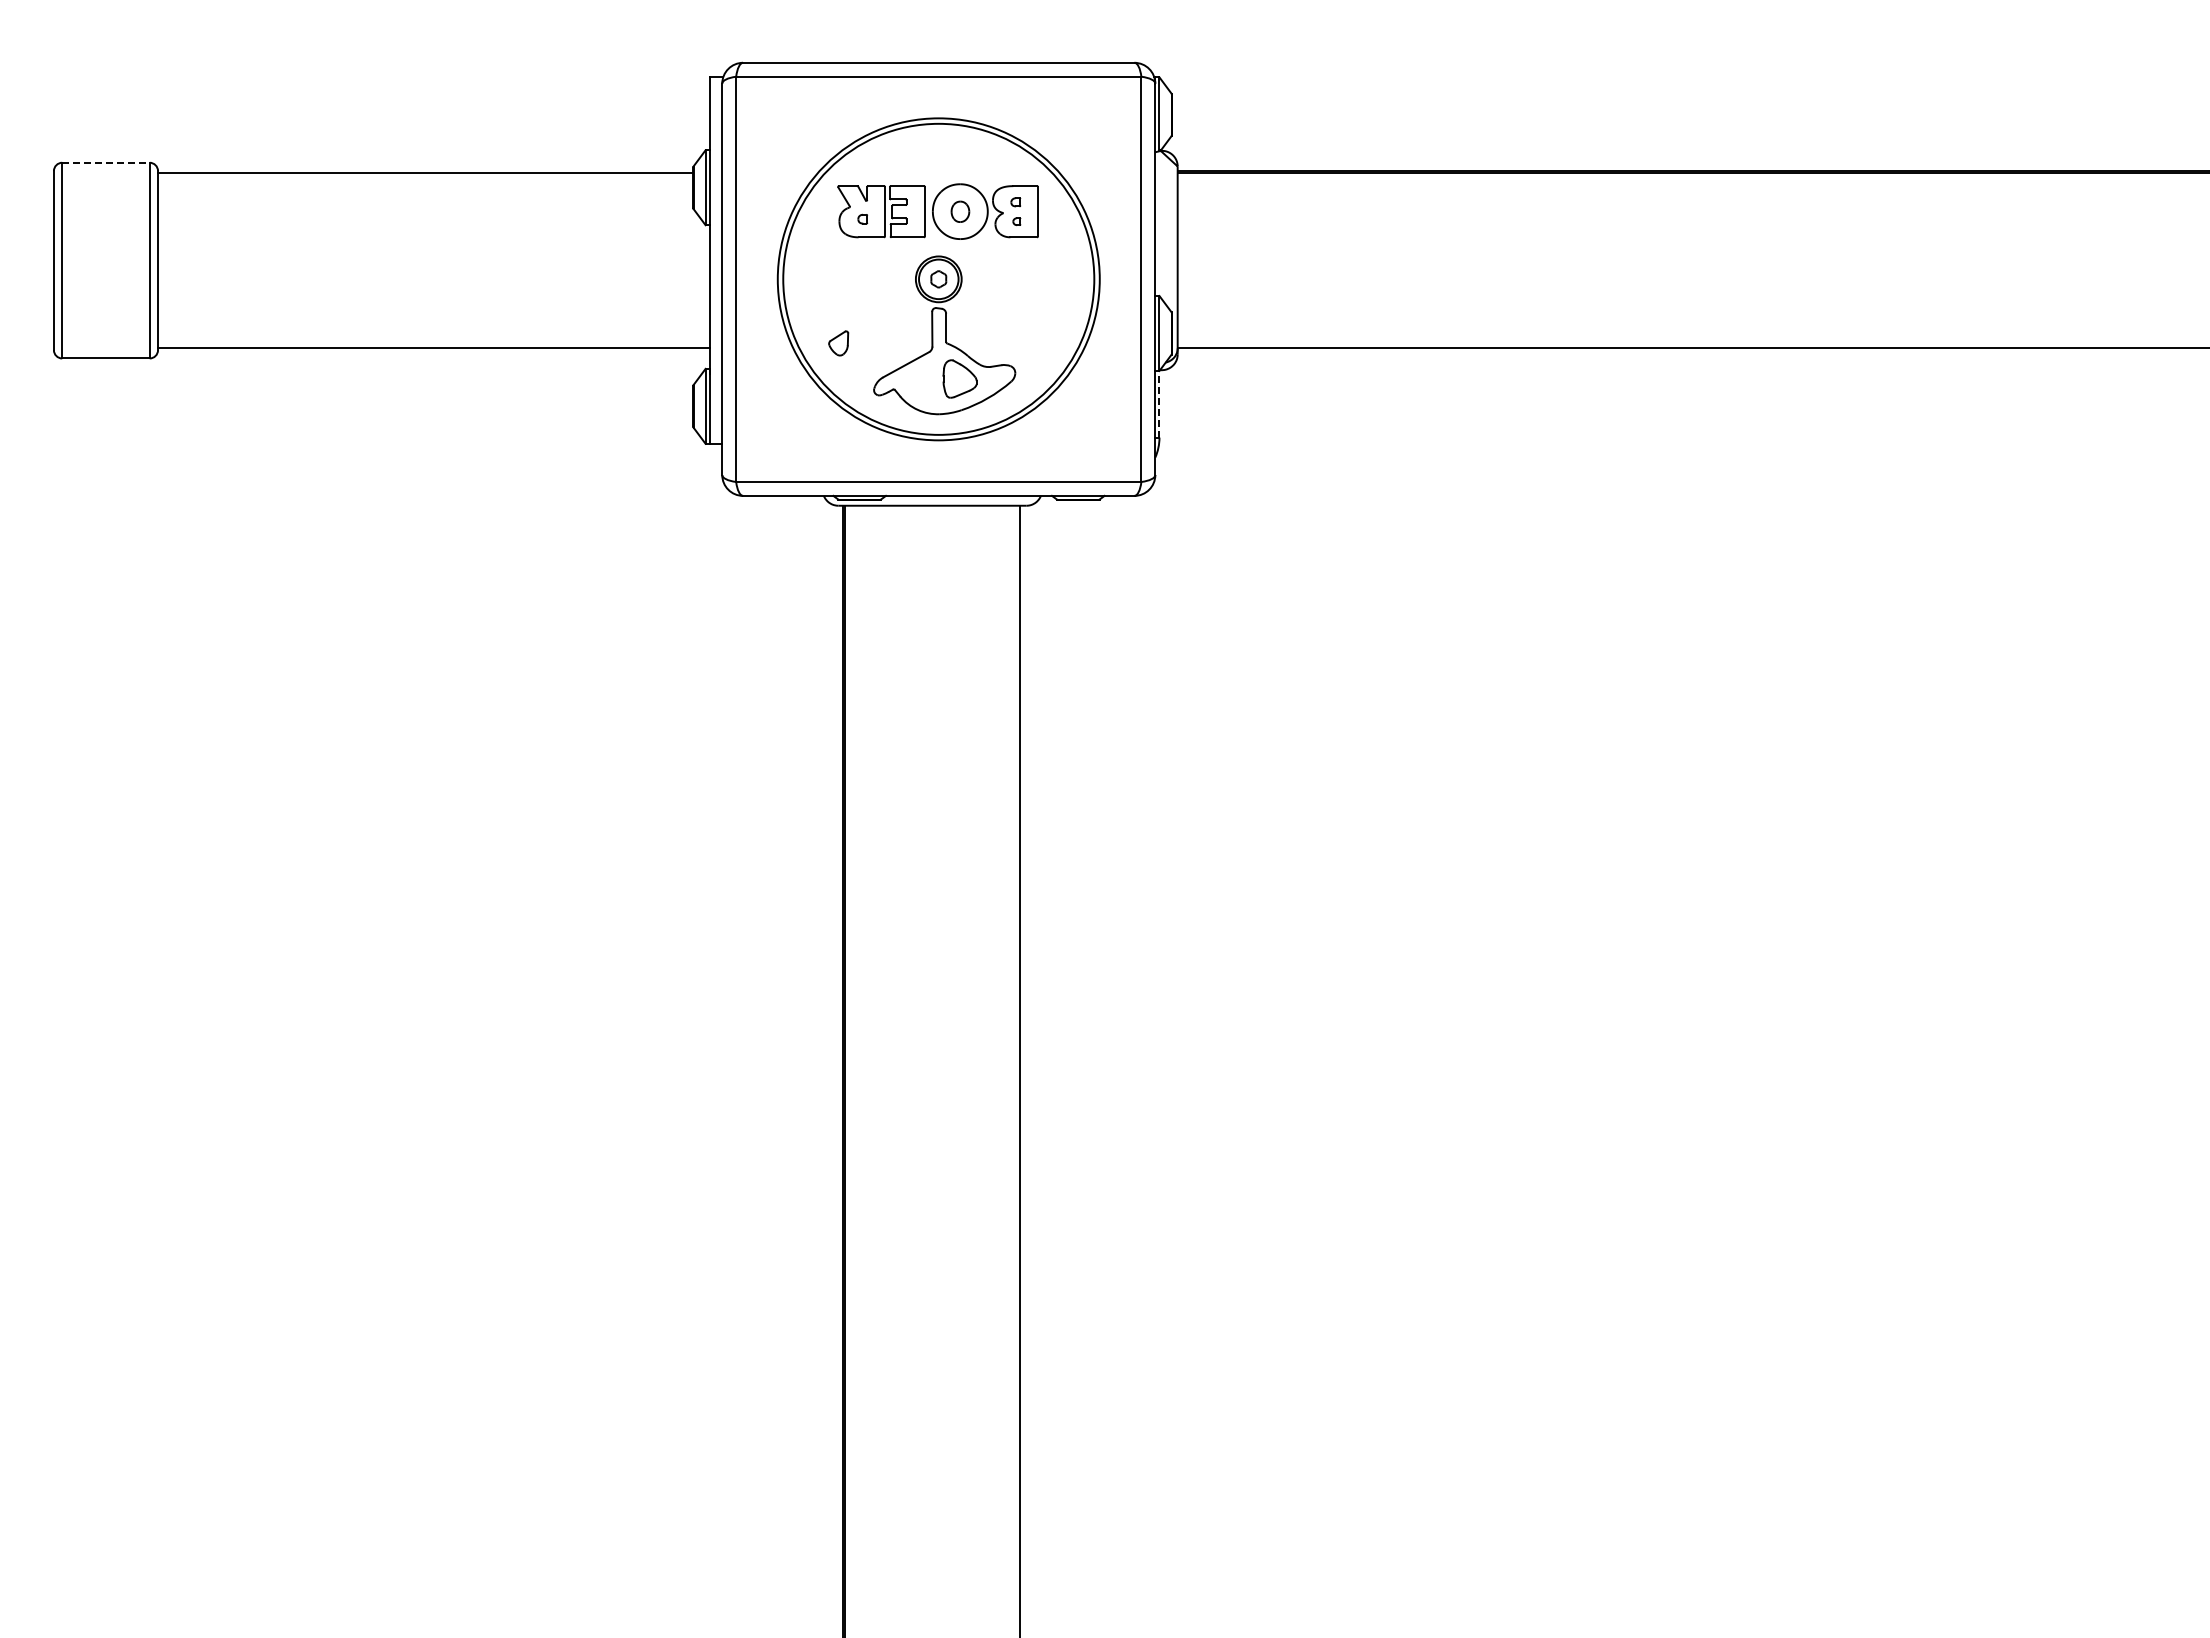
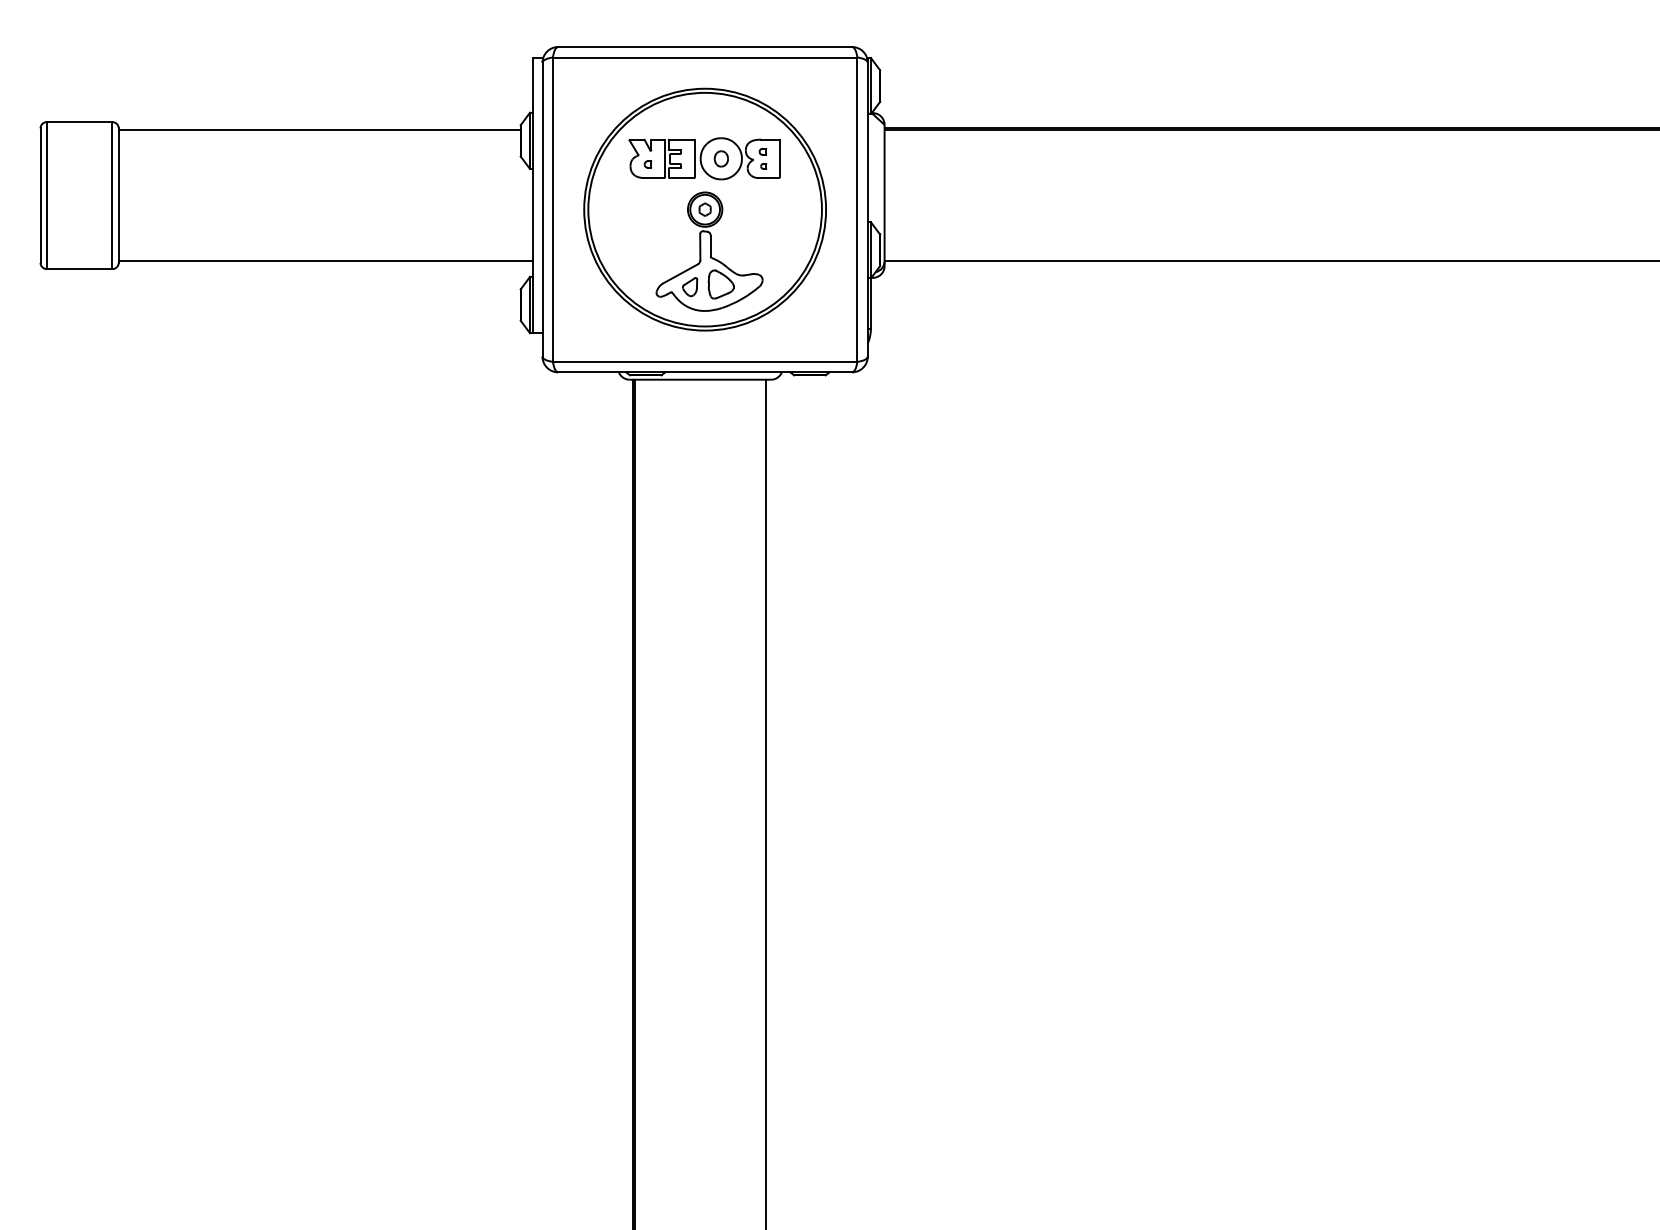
line: (105, 162) -> (79, 121), dashed -> solid
part: (838, 343) -> (689, 287), moved
line: (1159, 403) -> (870, 302), dashed -> solid

